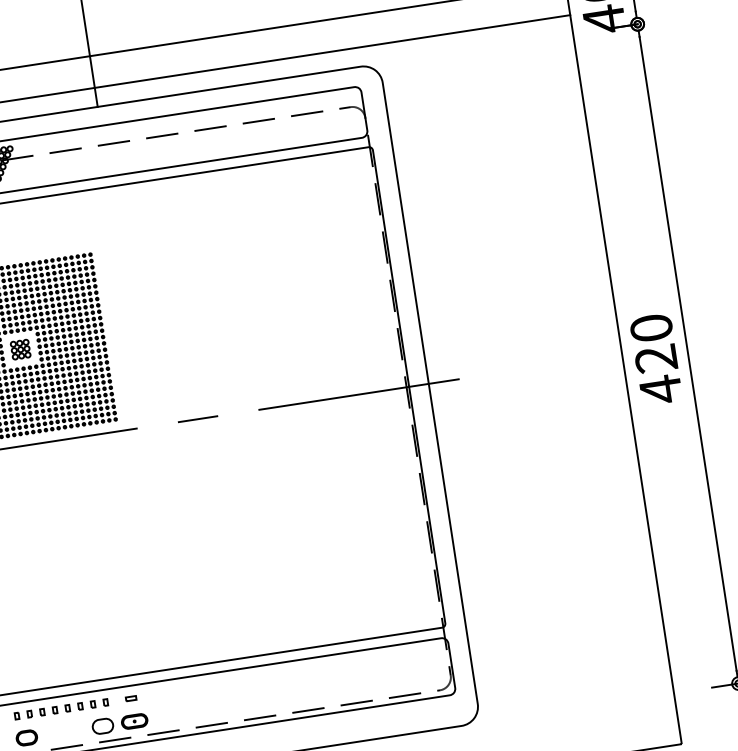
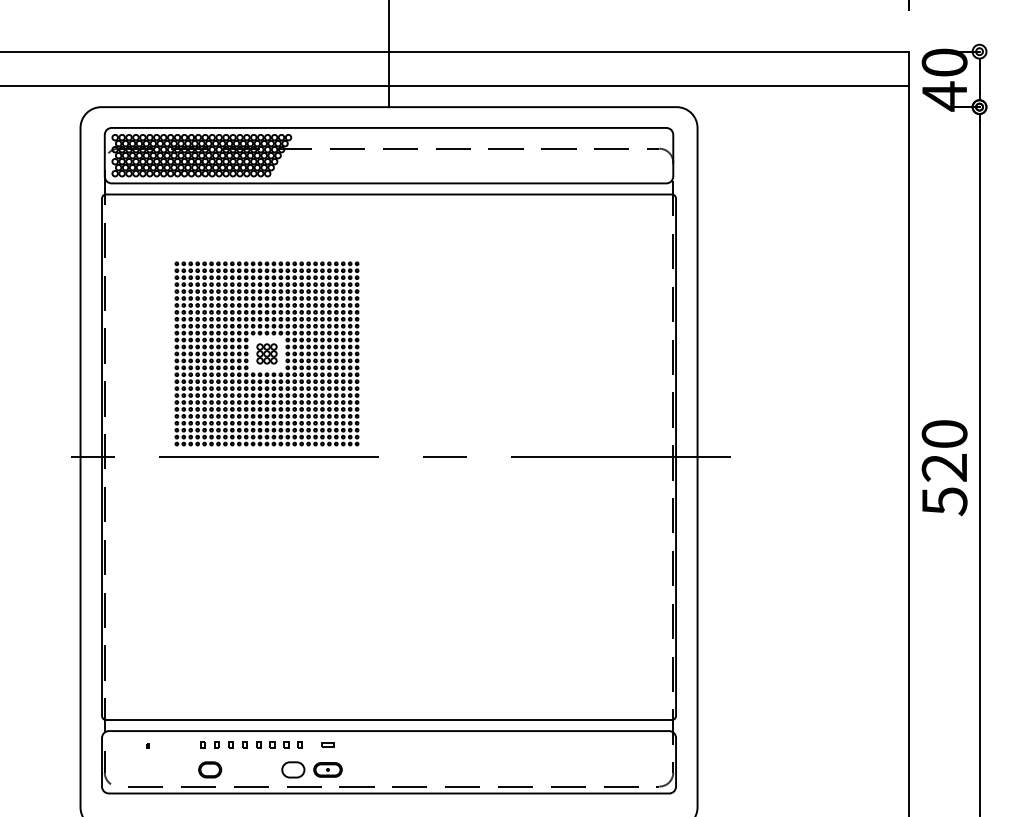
text: (660, 389) -> (944, 501), 420 -> 520

